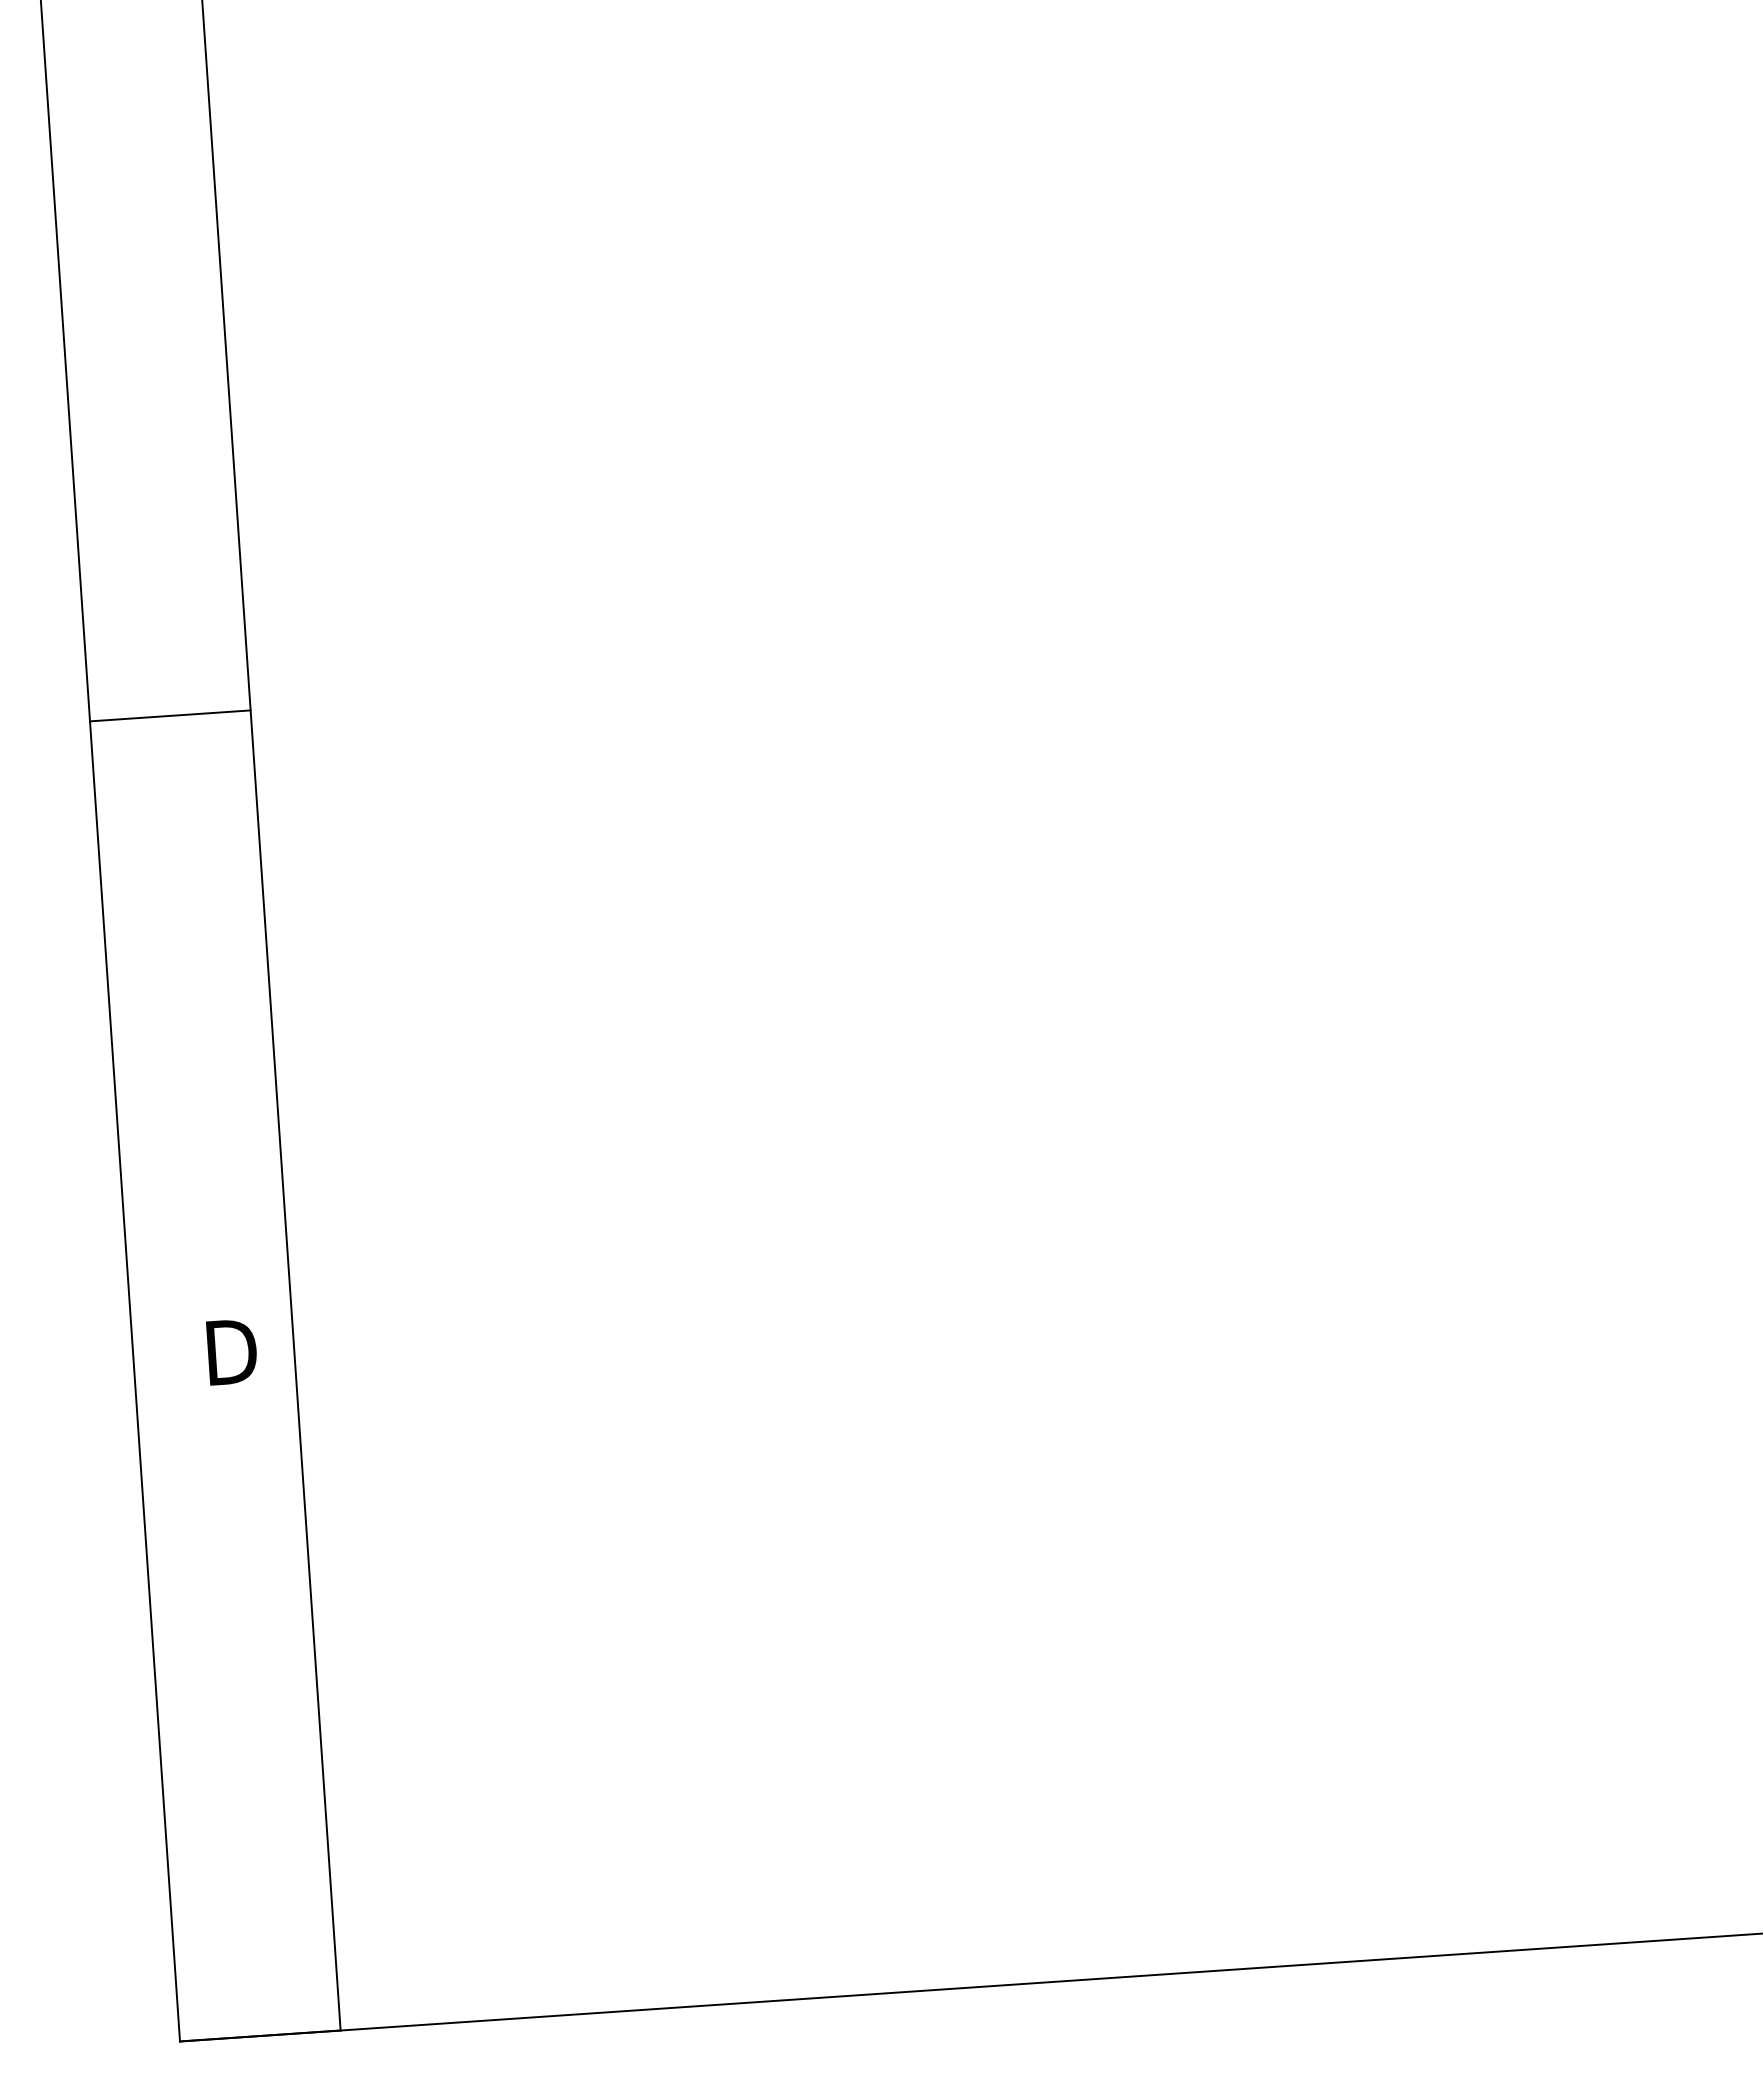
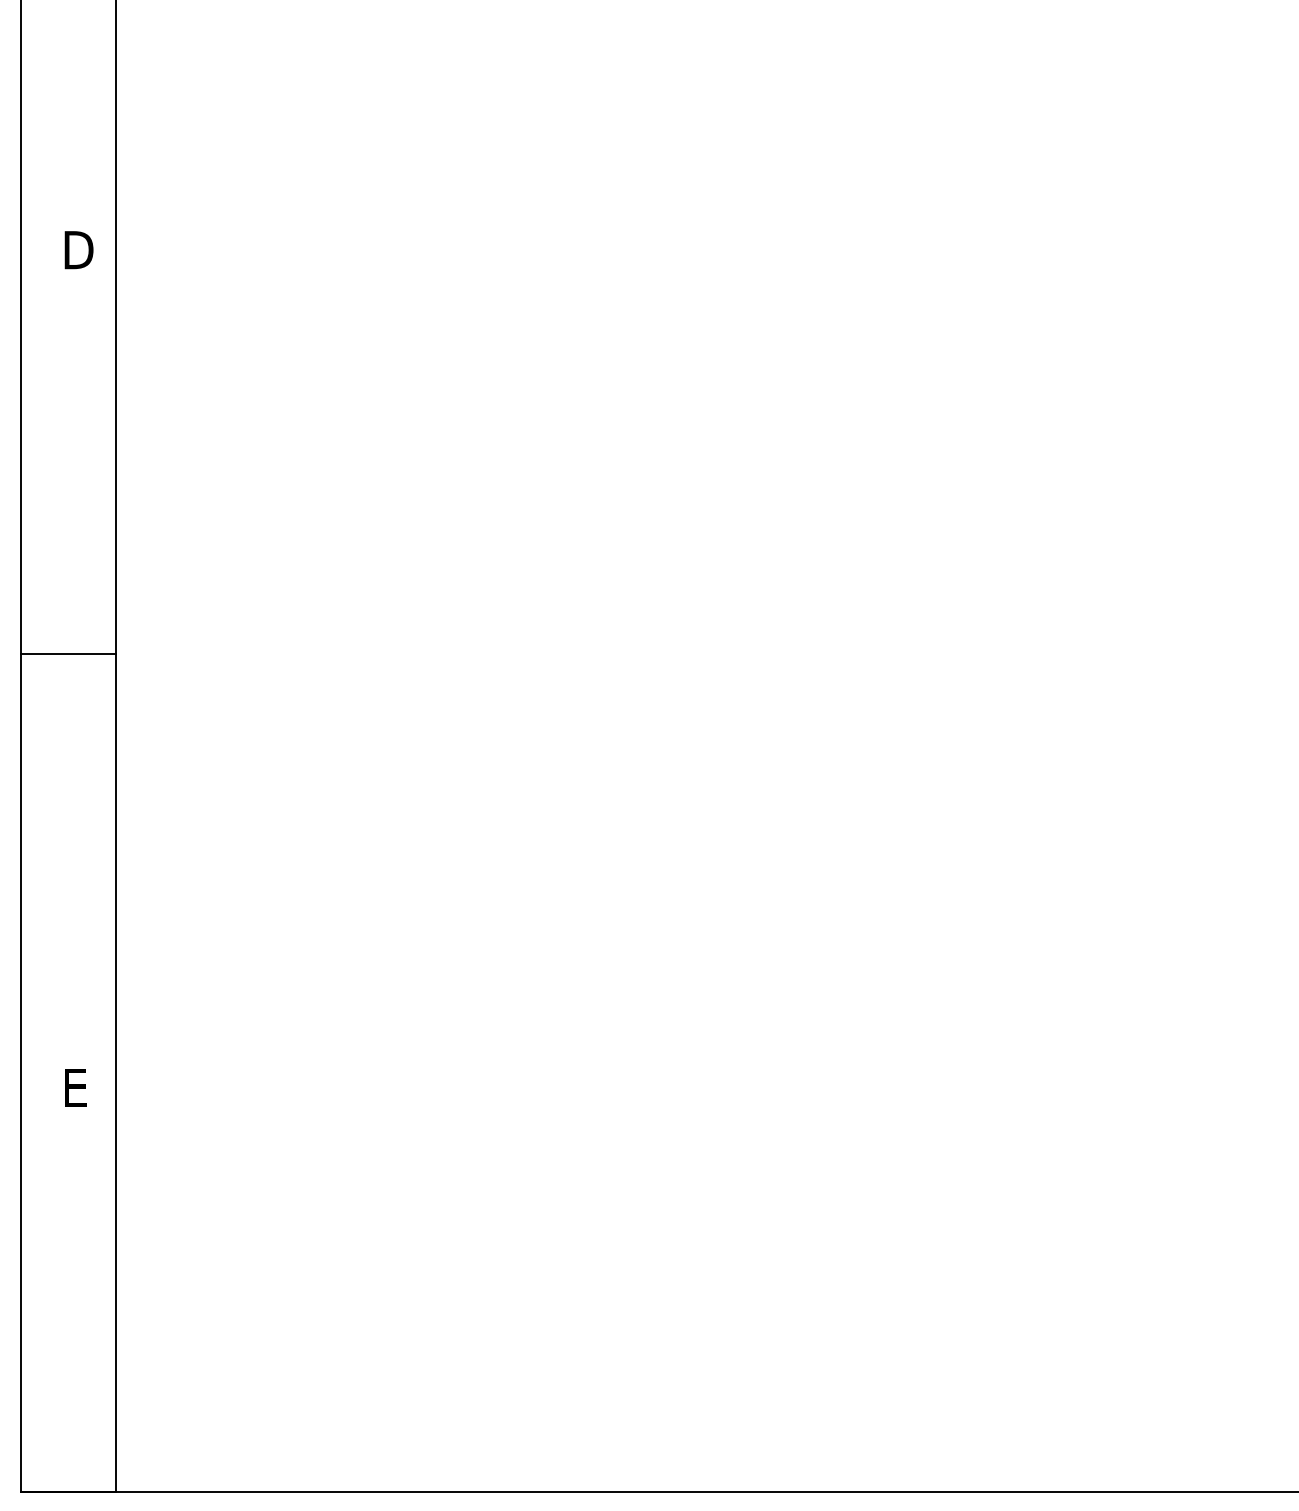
line: (169, 715) -> (67, 653), moved
text: (231, 1351) -> (78, 1087), D -> E

